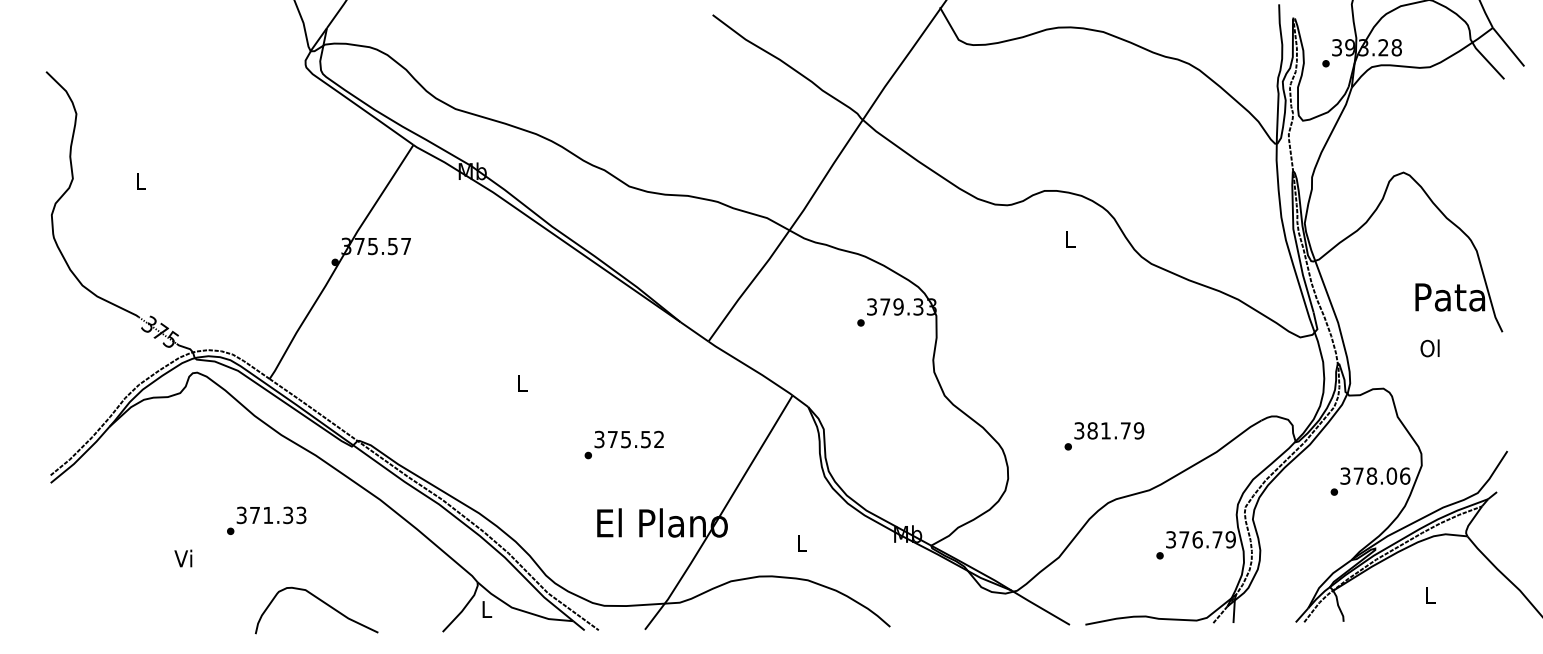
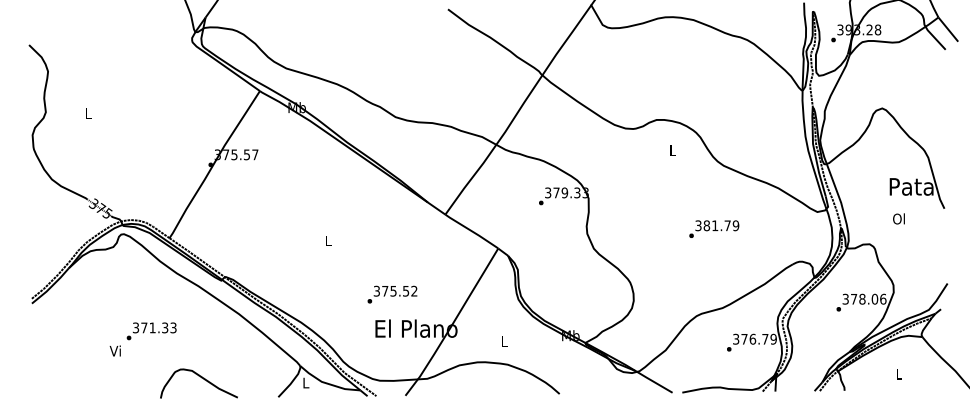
text: (1104, 435) -> (714, 228), moved
text: (624, 444) -> (392, 294), moved
text: (266, 521) -> (151, 331), moved

